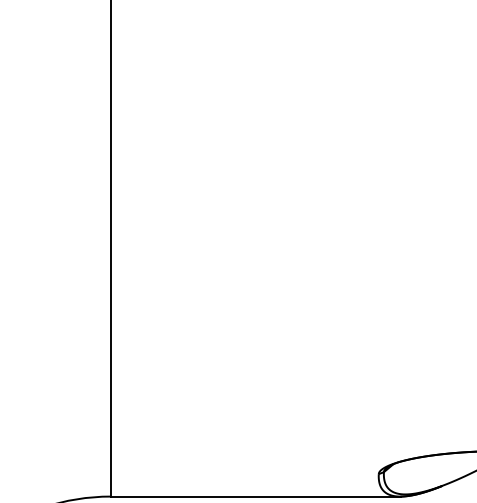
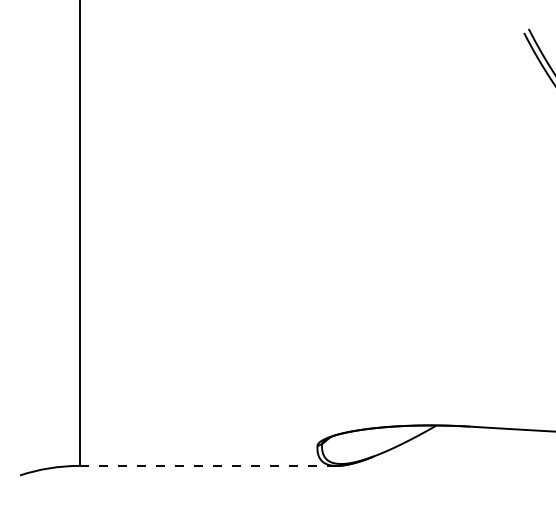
line: (256, 496) -> (208, 465), solid -> dashed

